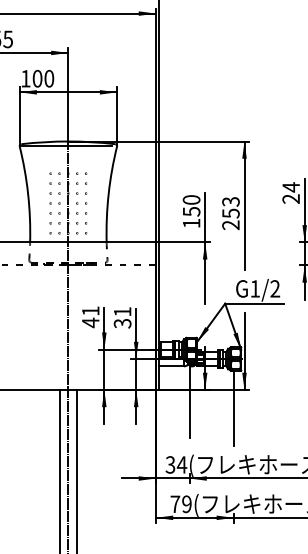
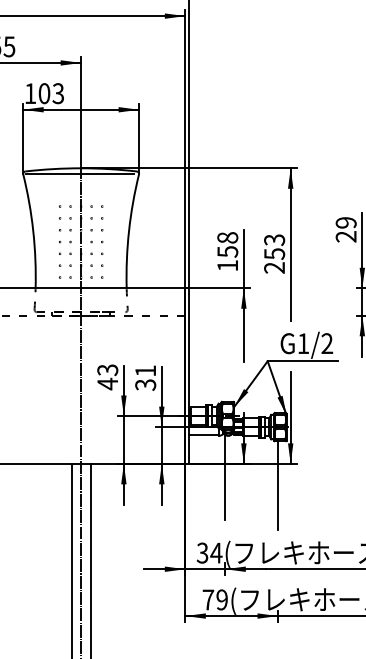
text: (49, 78) -> (58, 93), 100 -> 103
text: (291, 187) -> (346, 223), 24 -> 29
text: (191, 199) -> (227, 237), 150 -> 158
text: (90, 311) -> (107, 370), 41 -> 43

